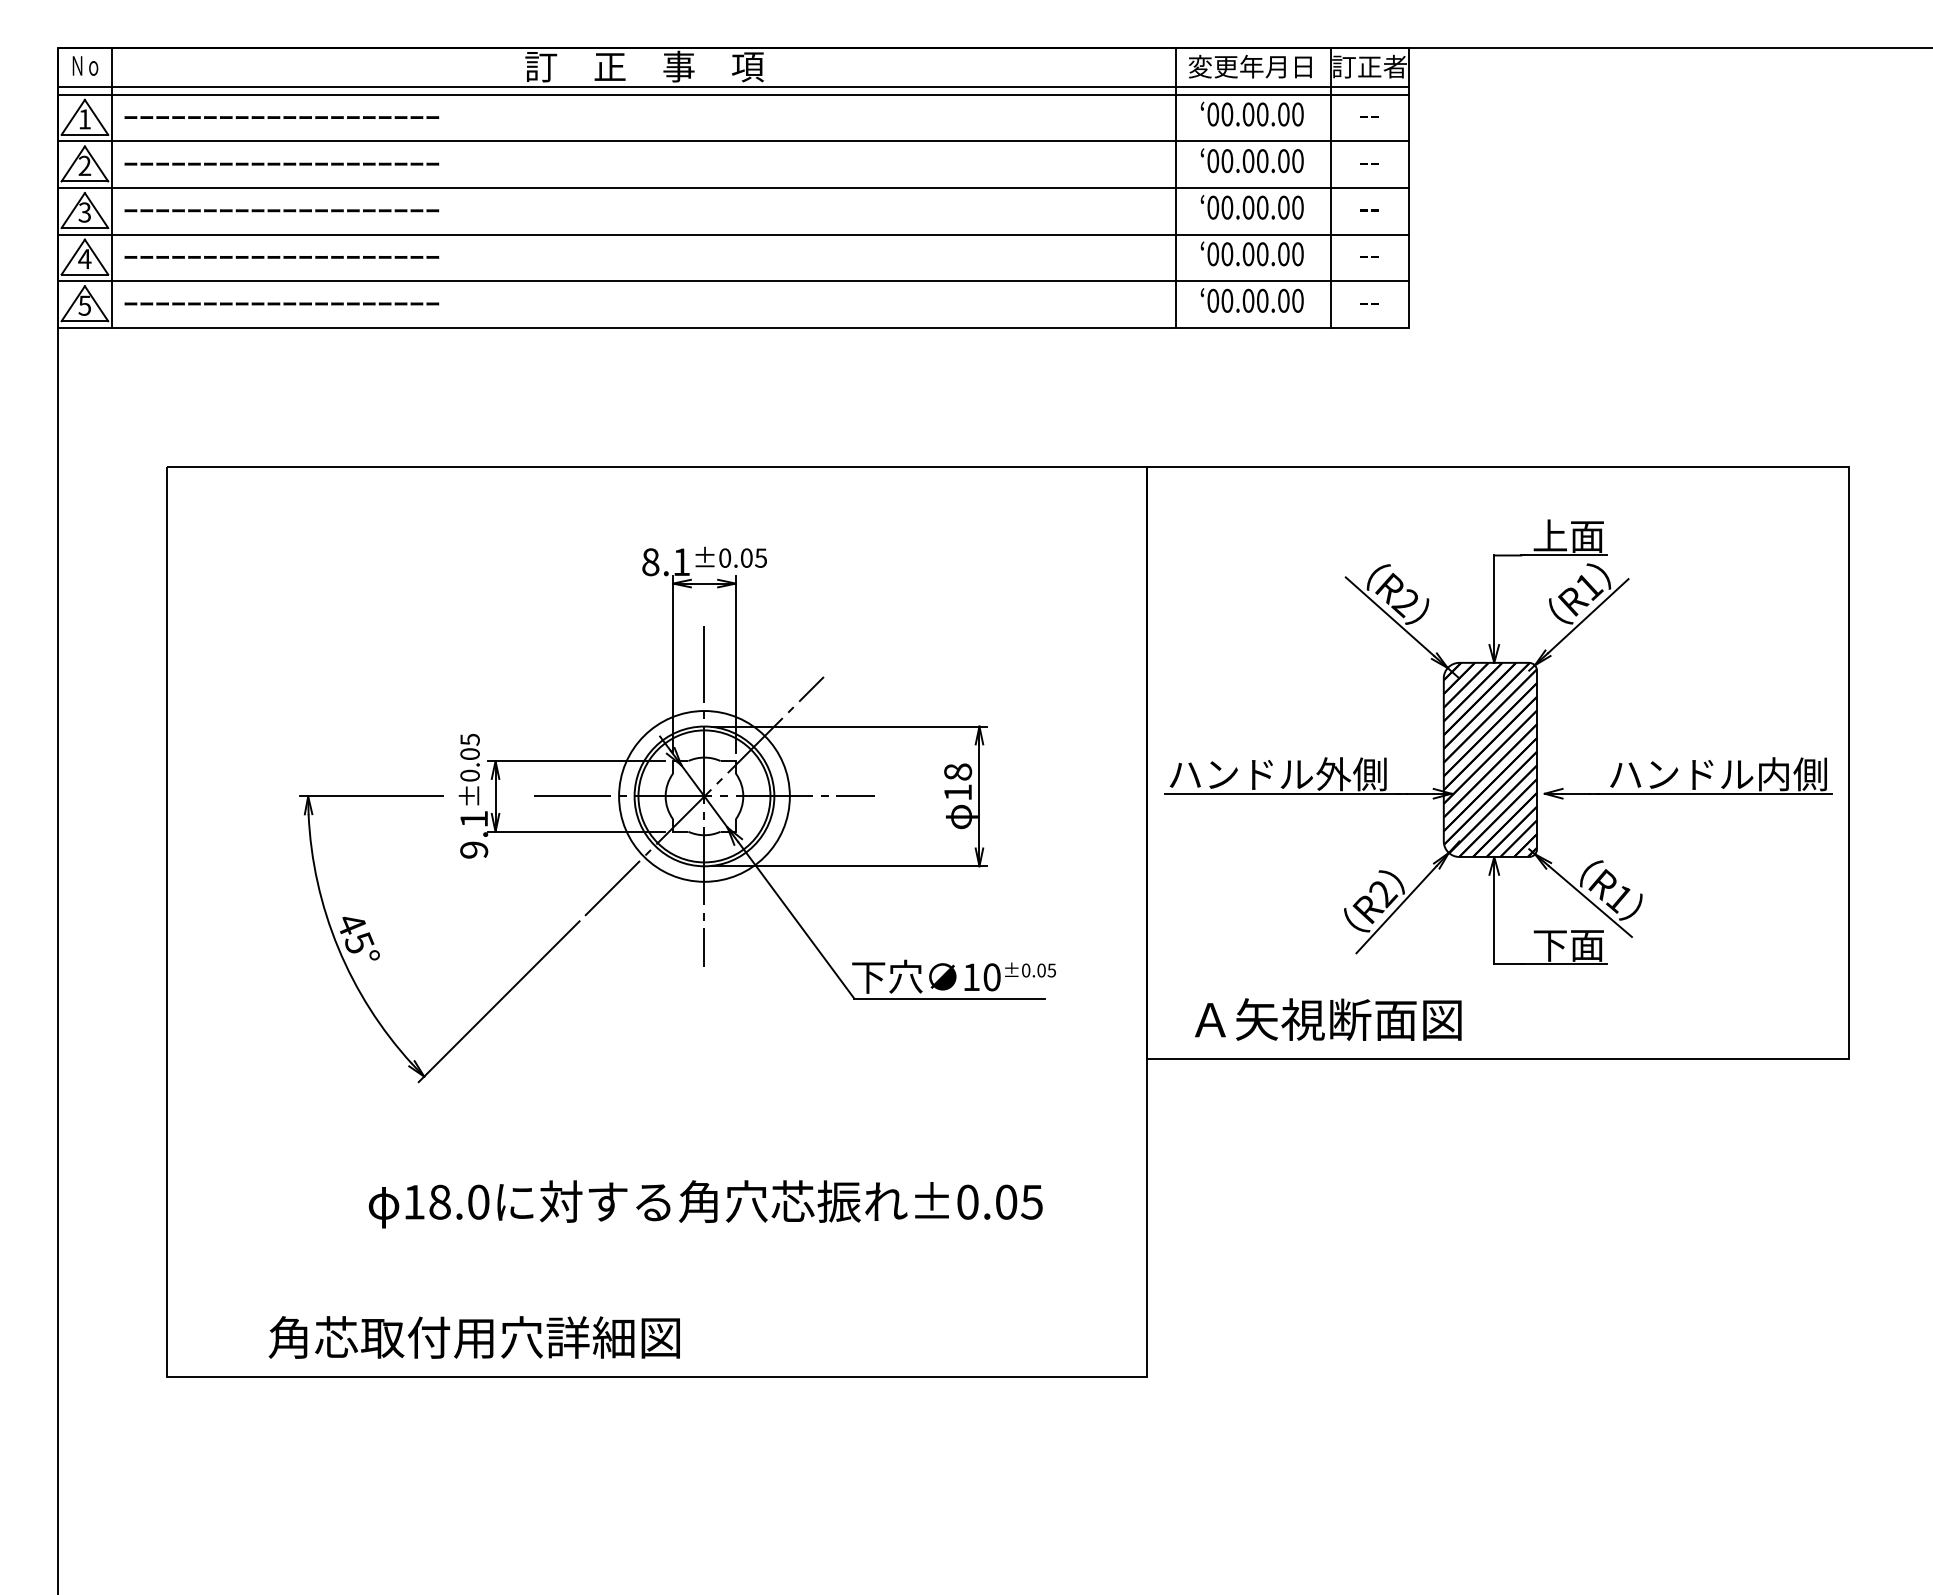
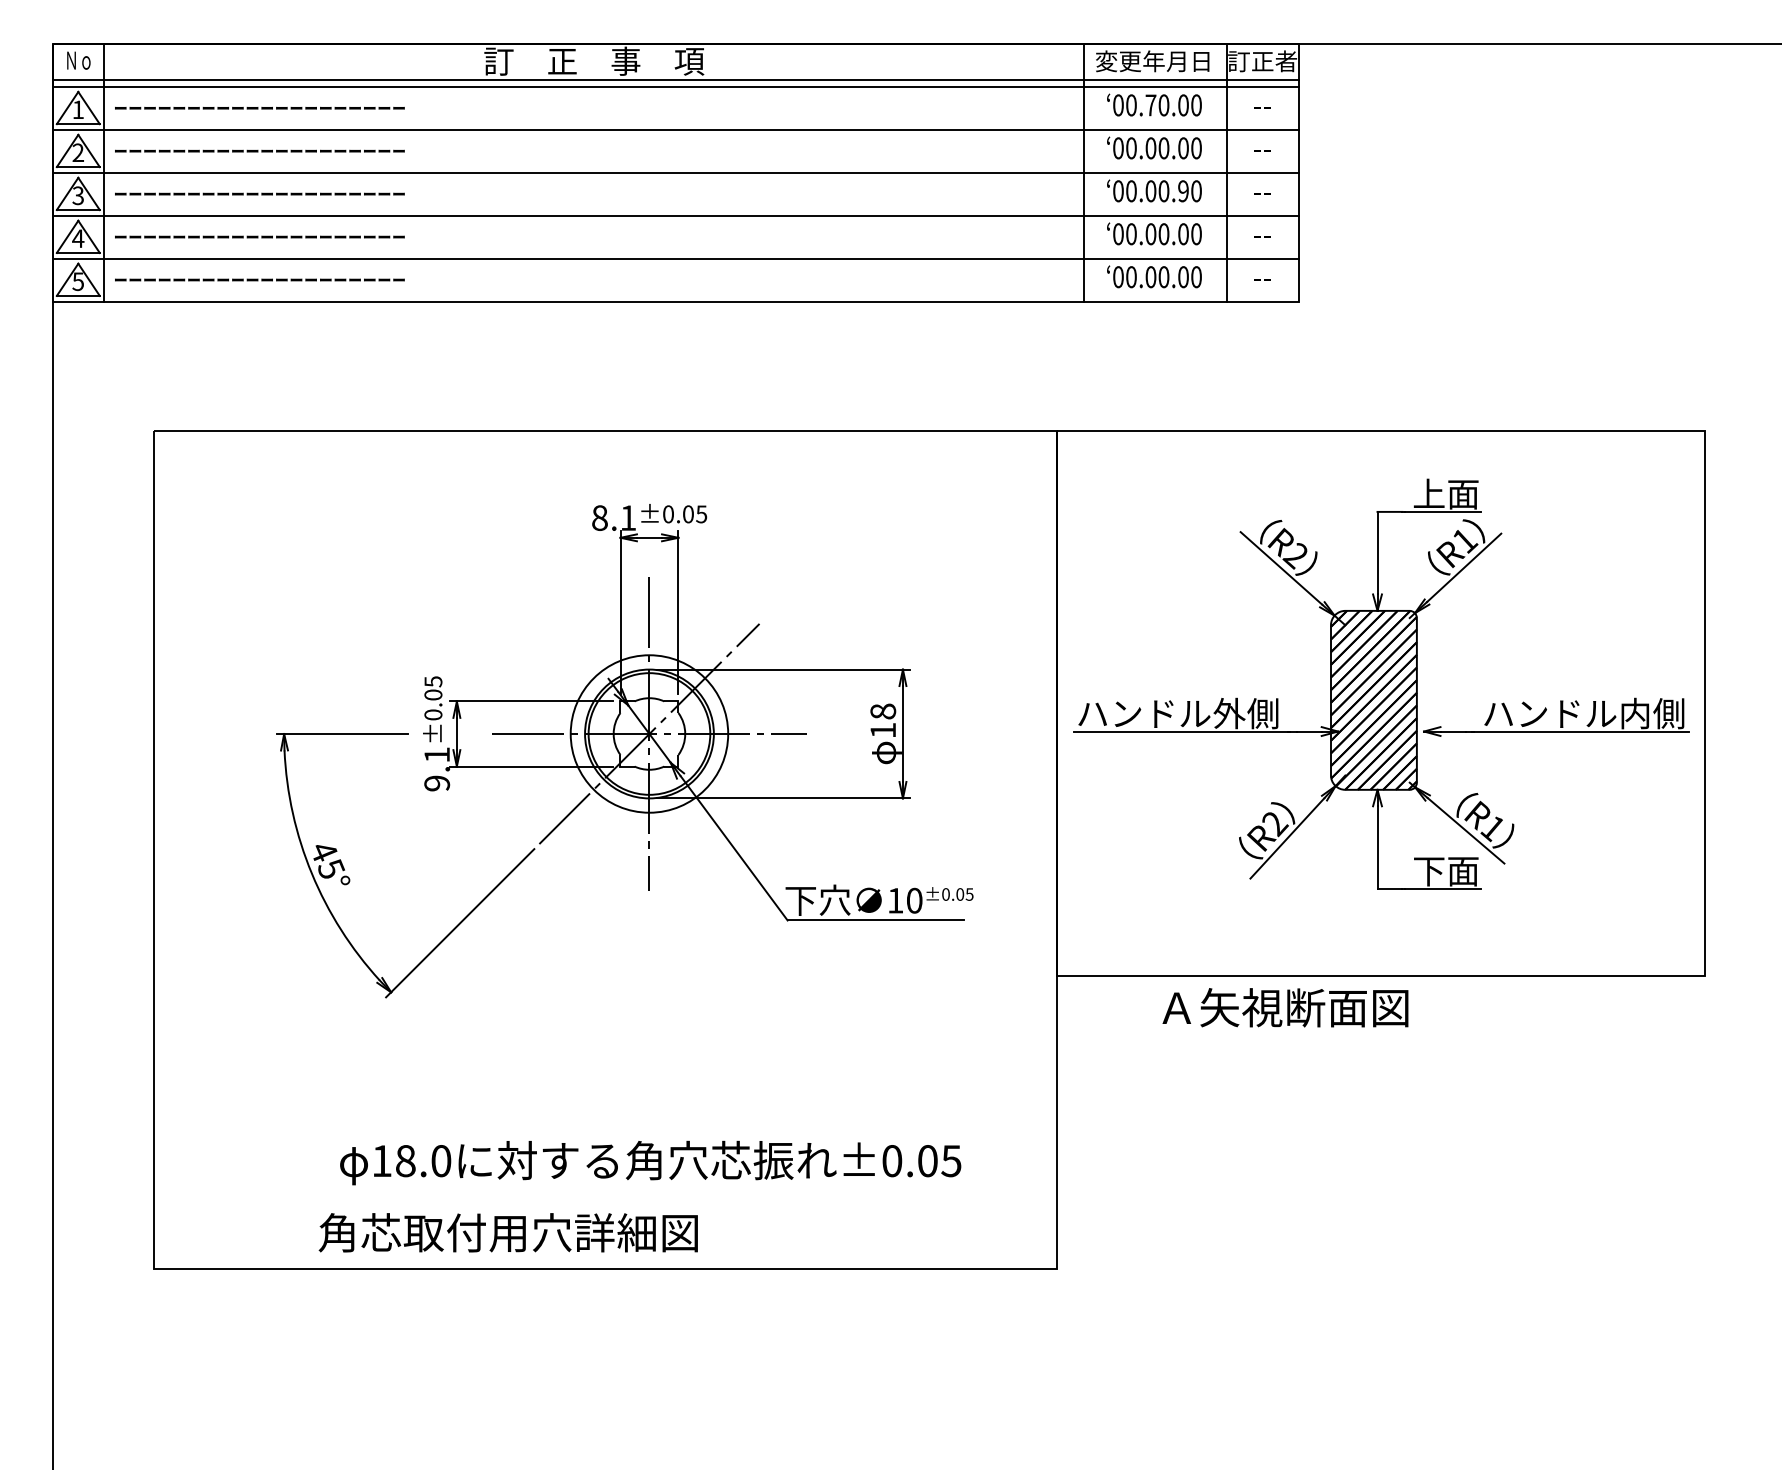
text: (1248, 114) -> (1150, 105), 00.00.00 -> 00.70.00
text: (1283, 207) -> (1183, 191), 00.00.00 -> 00.00.90
text: (1328, 1019) -> (1285, 1007), moved
text: (705, 1203) -> (650, 1162), moved
text: (473, 1337) -> (507, 1232), moved

